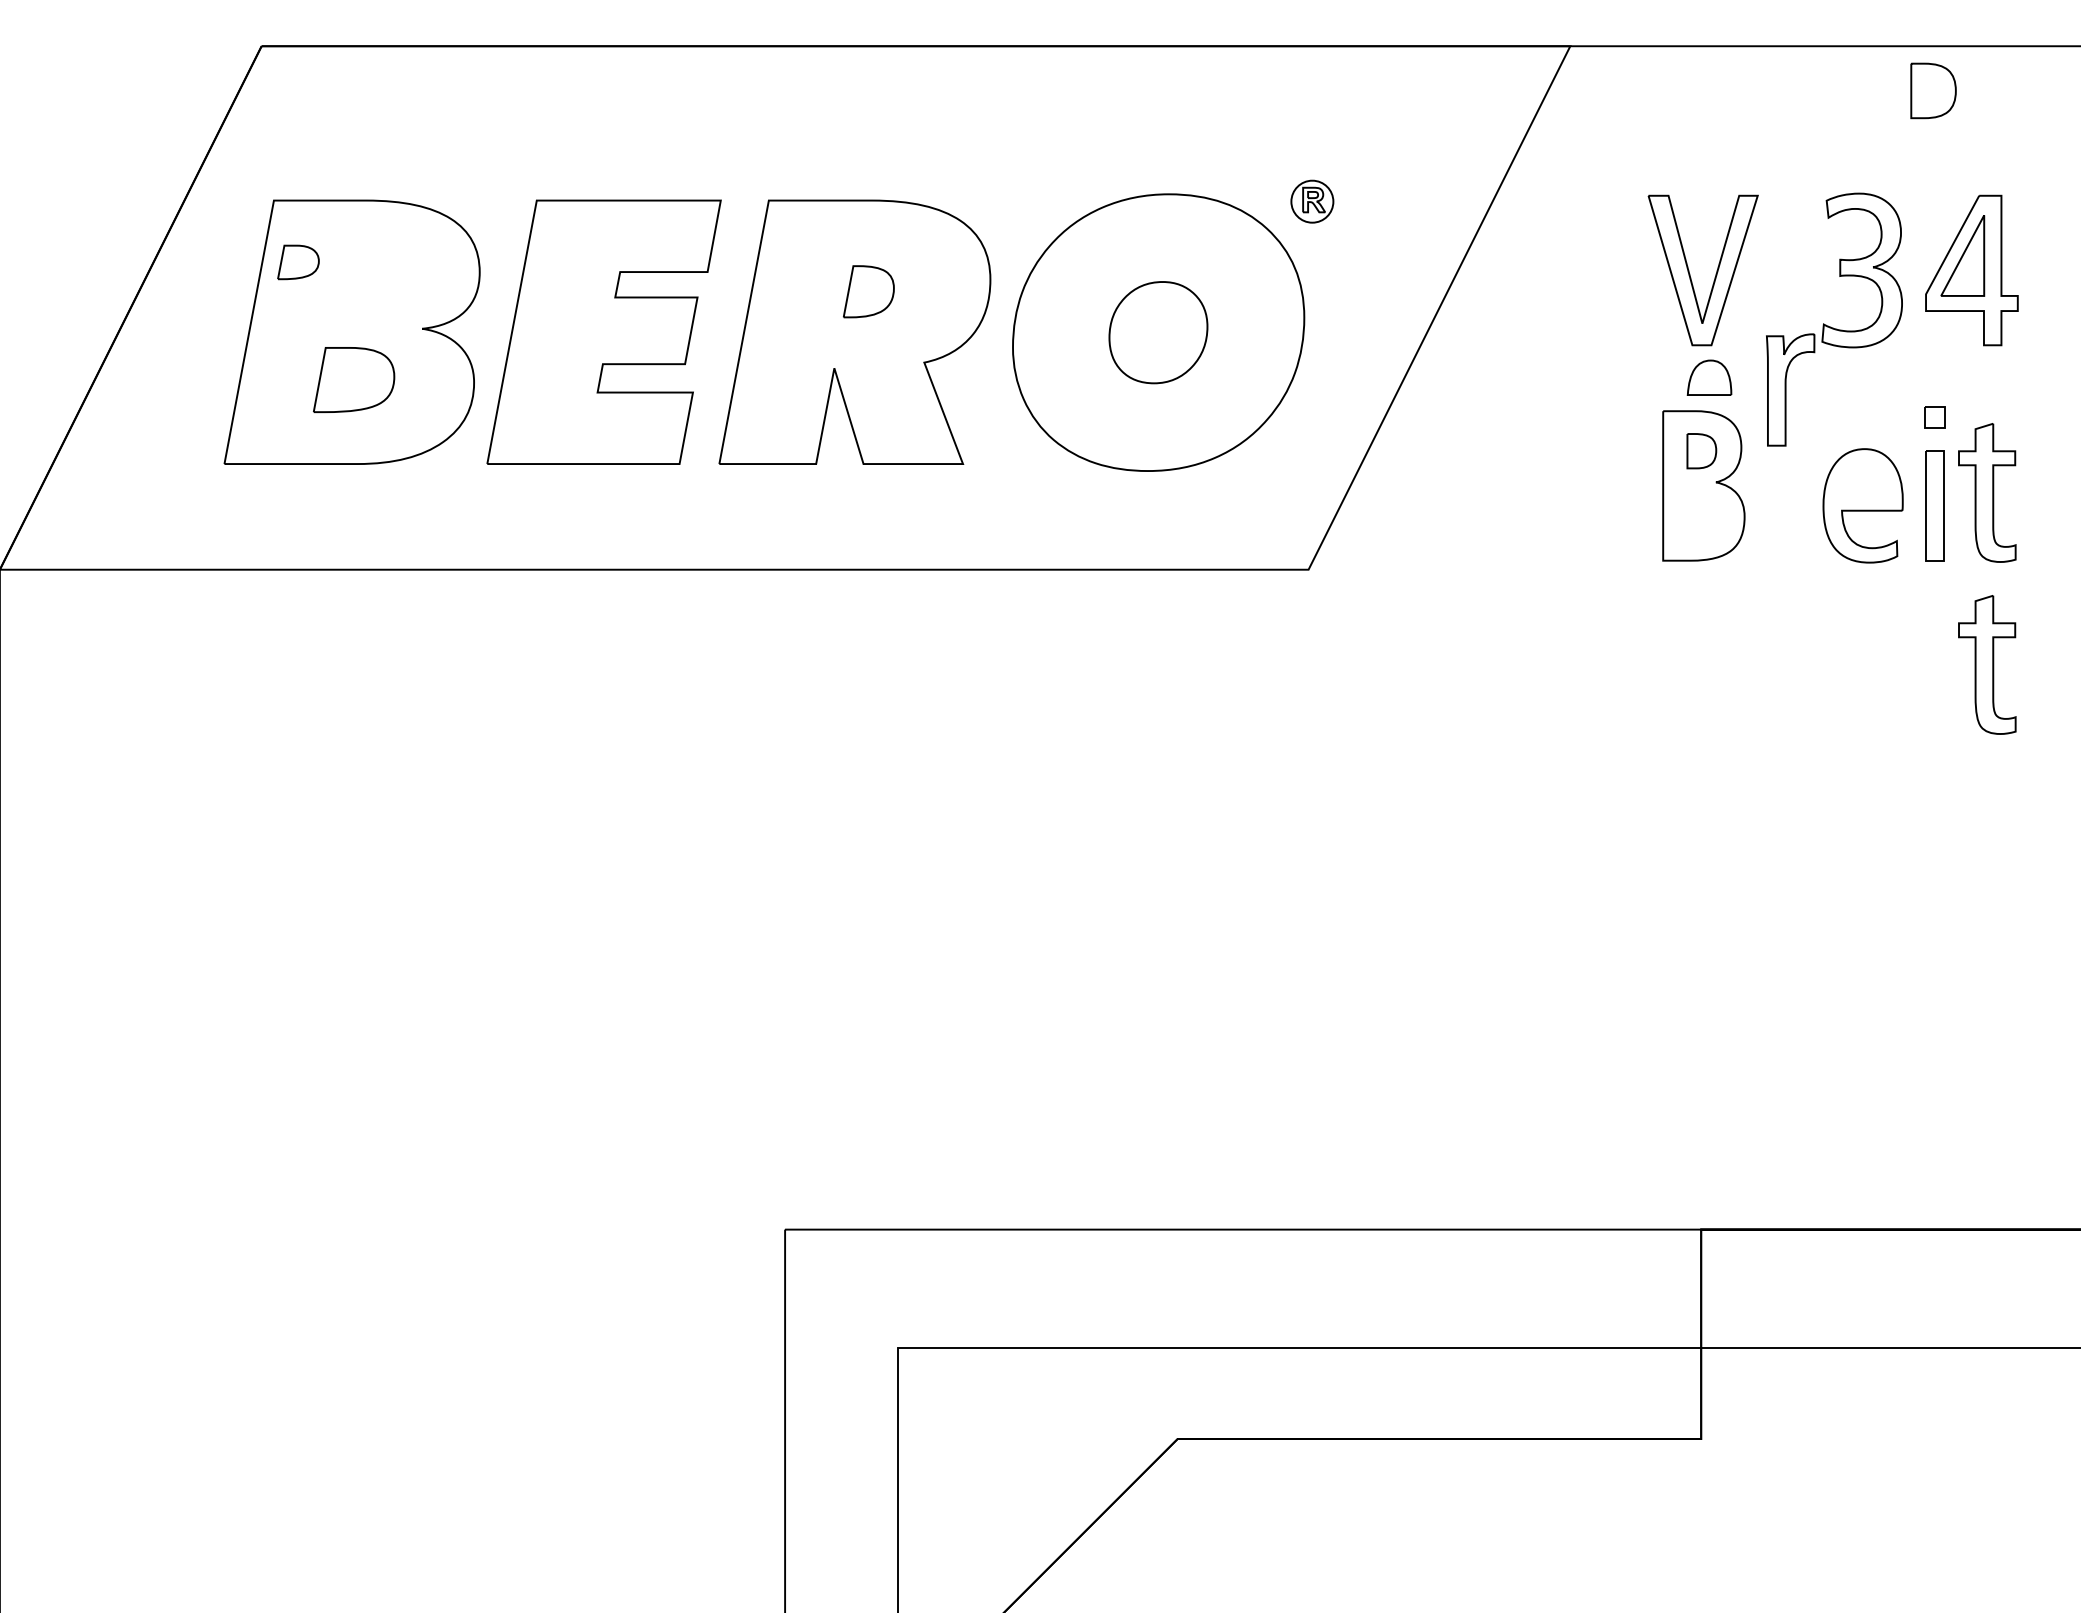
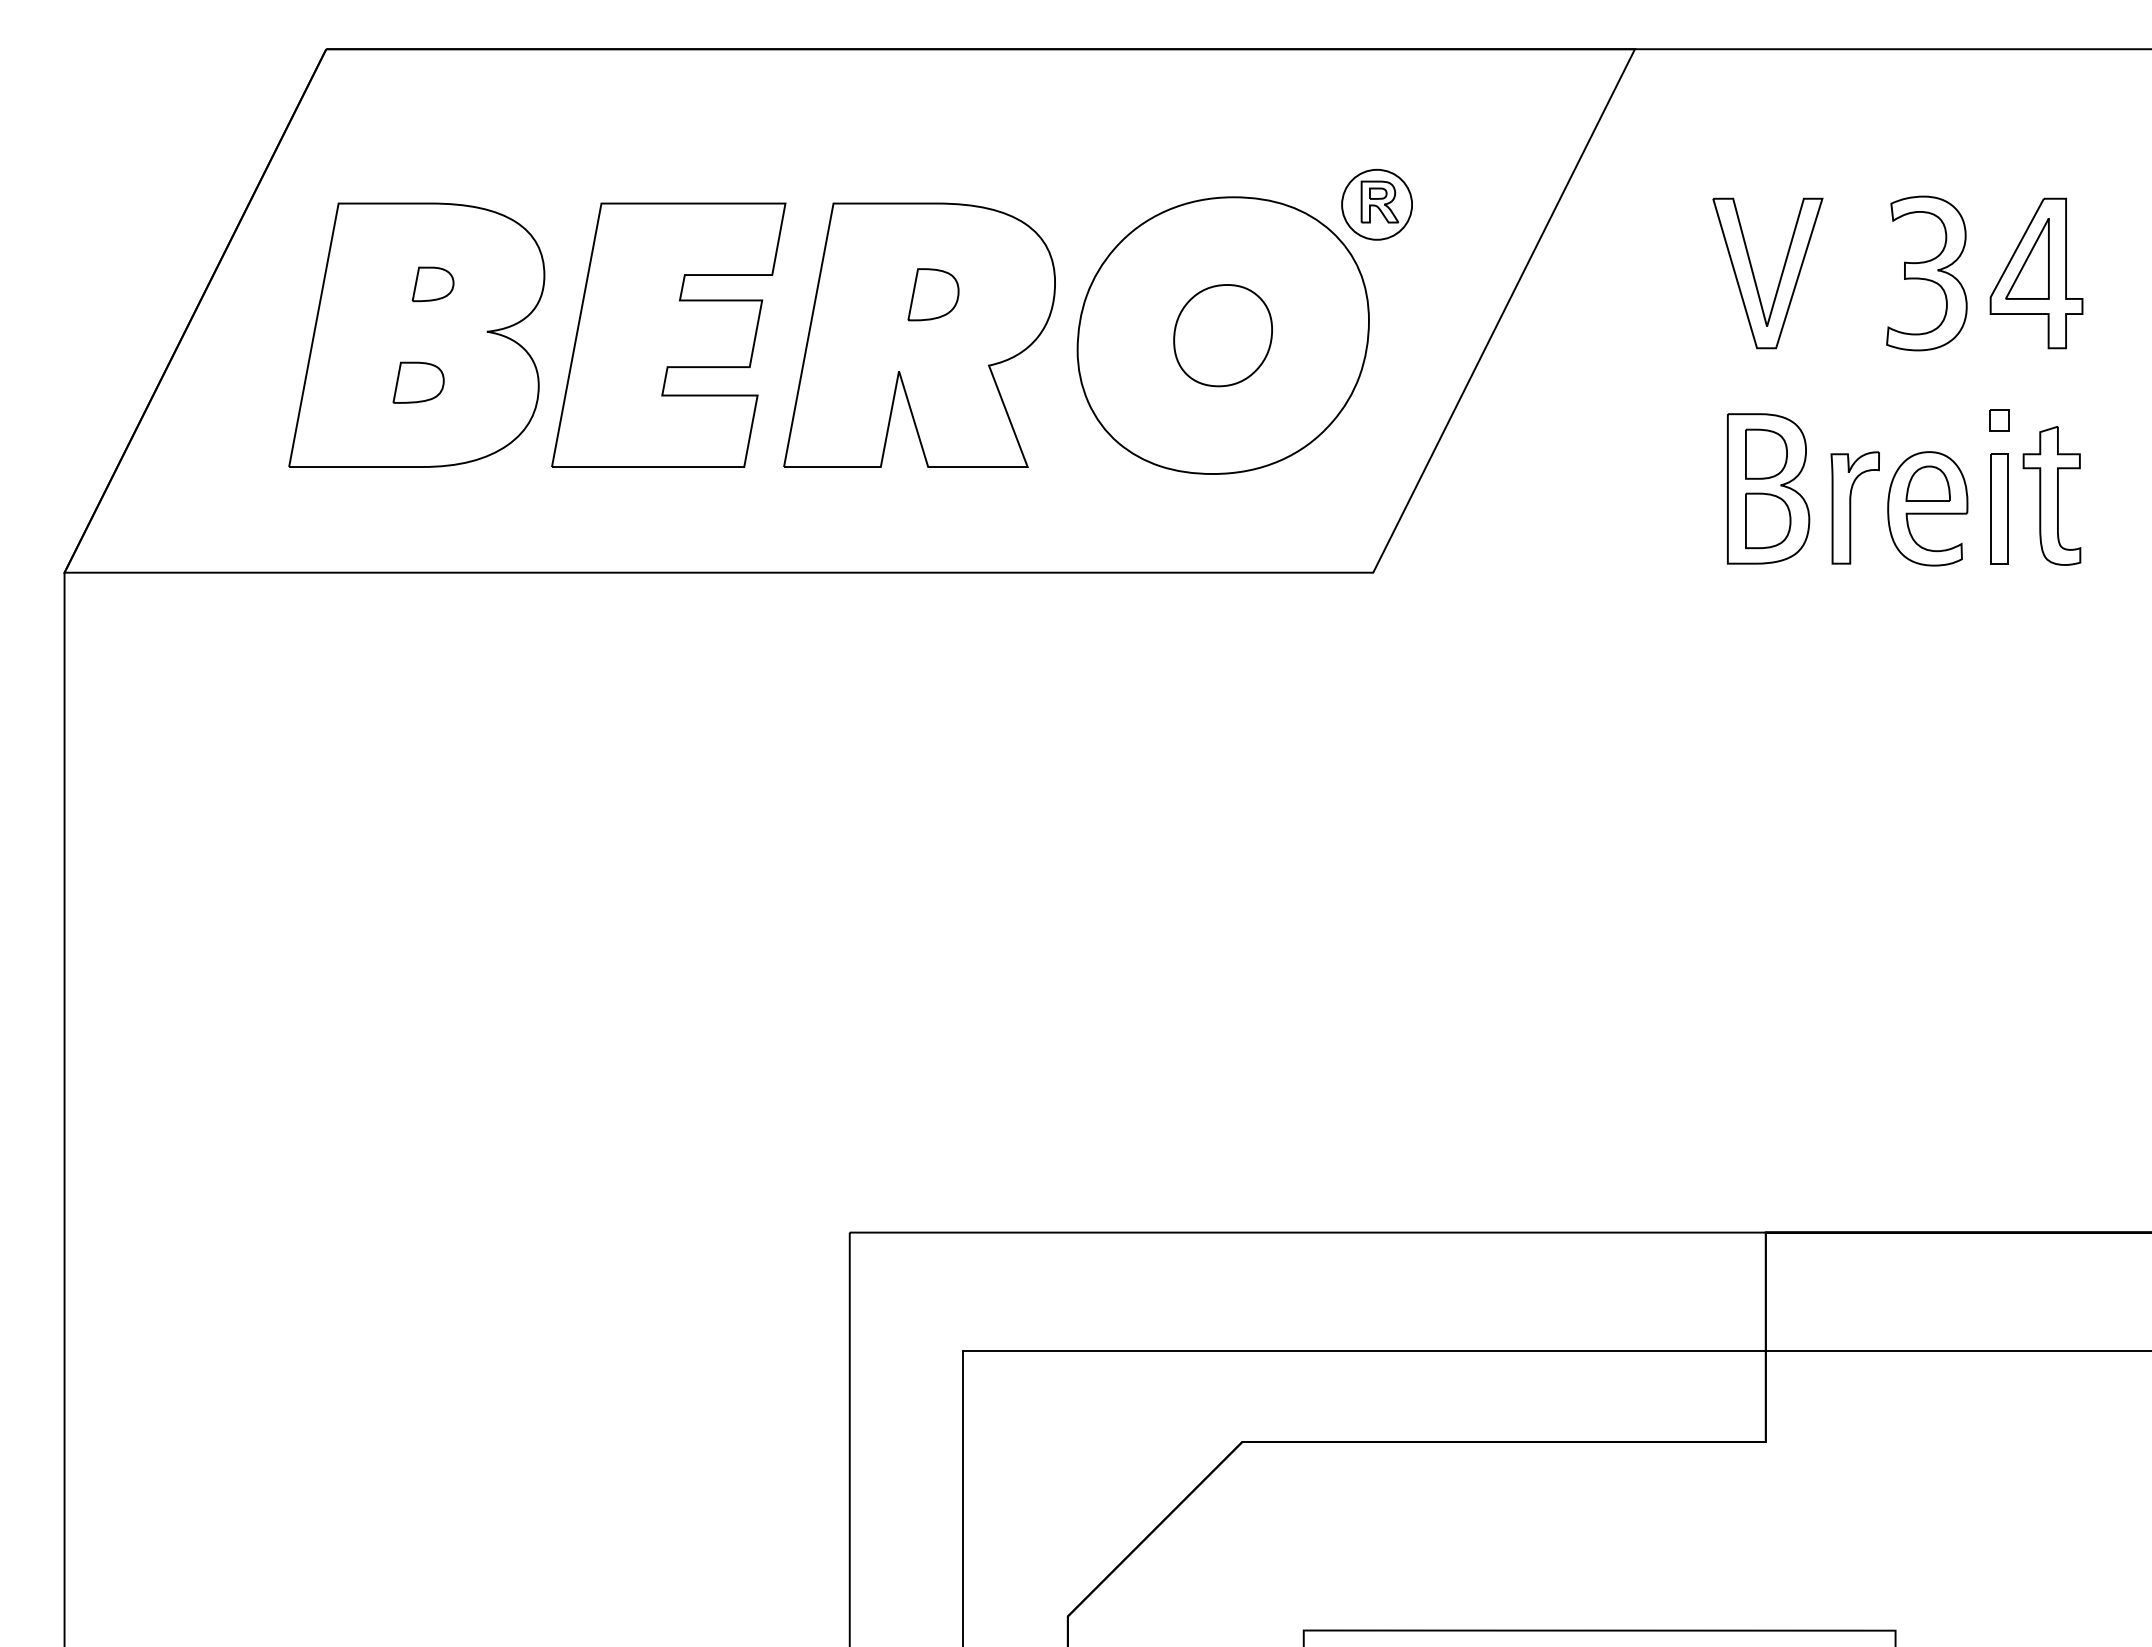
part: (1933, 90) -> (1768, 520), moved
part: (1311, 201) -> (1376, 204), size x1.67
part: (297, 262) -> (432, 284), moved
part: (1708, 377) -> (1927, 483), moved
part: (353, 379) -> (418, 382), size x0.62
part: (1789, 389) -> (1854, 507), moved
part: (1701, 450) -> (1766, 453), size x1.43
part: (1986, 664) -> (2051, 667), removed

